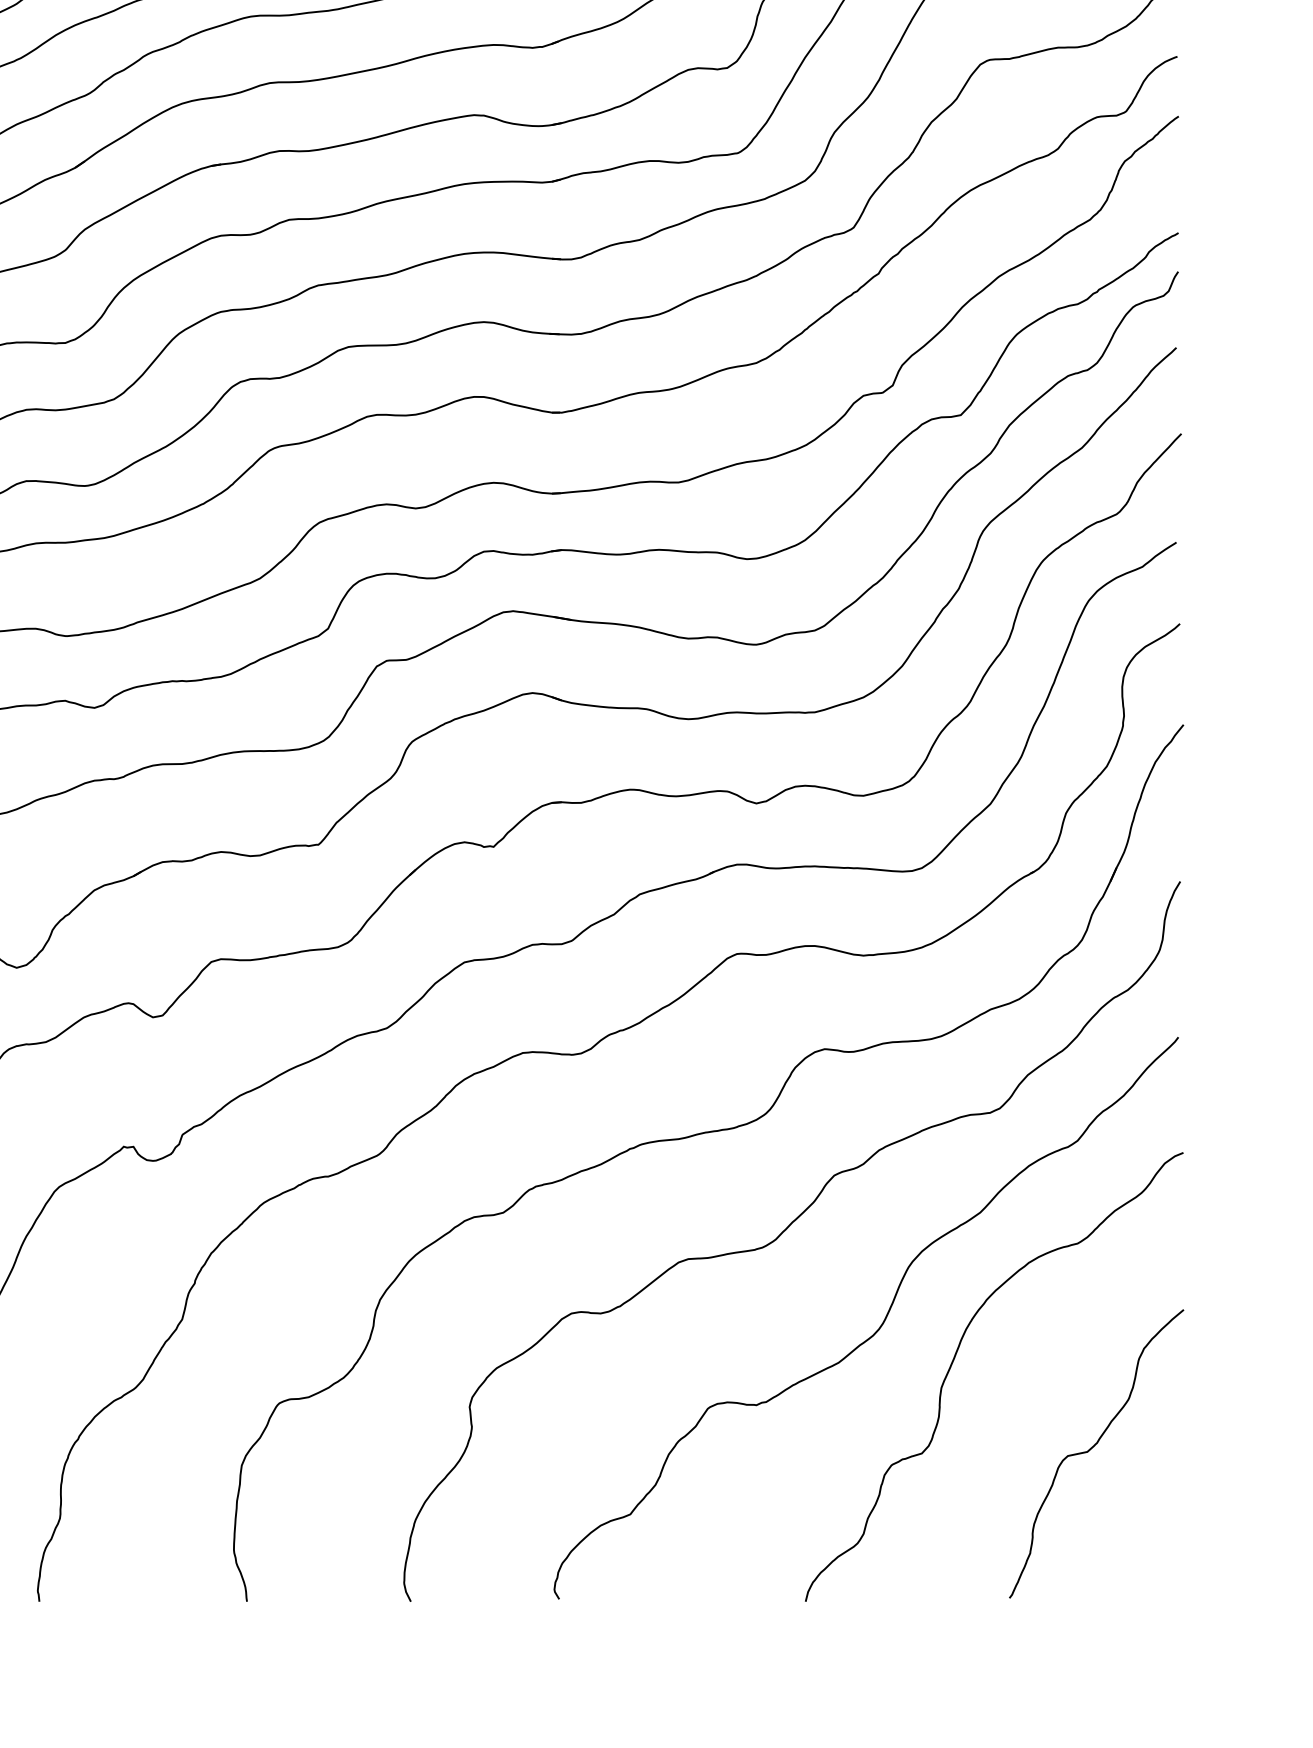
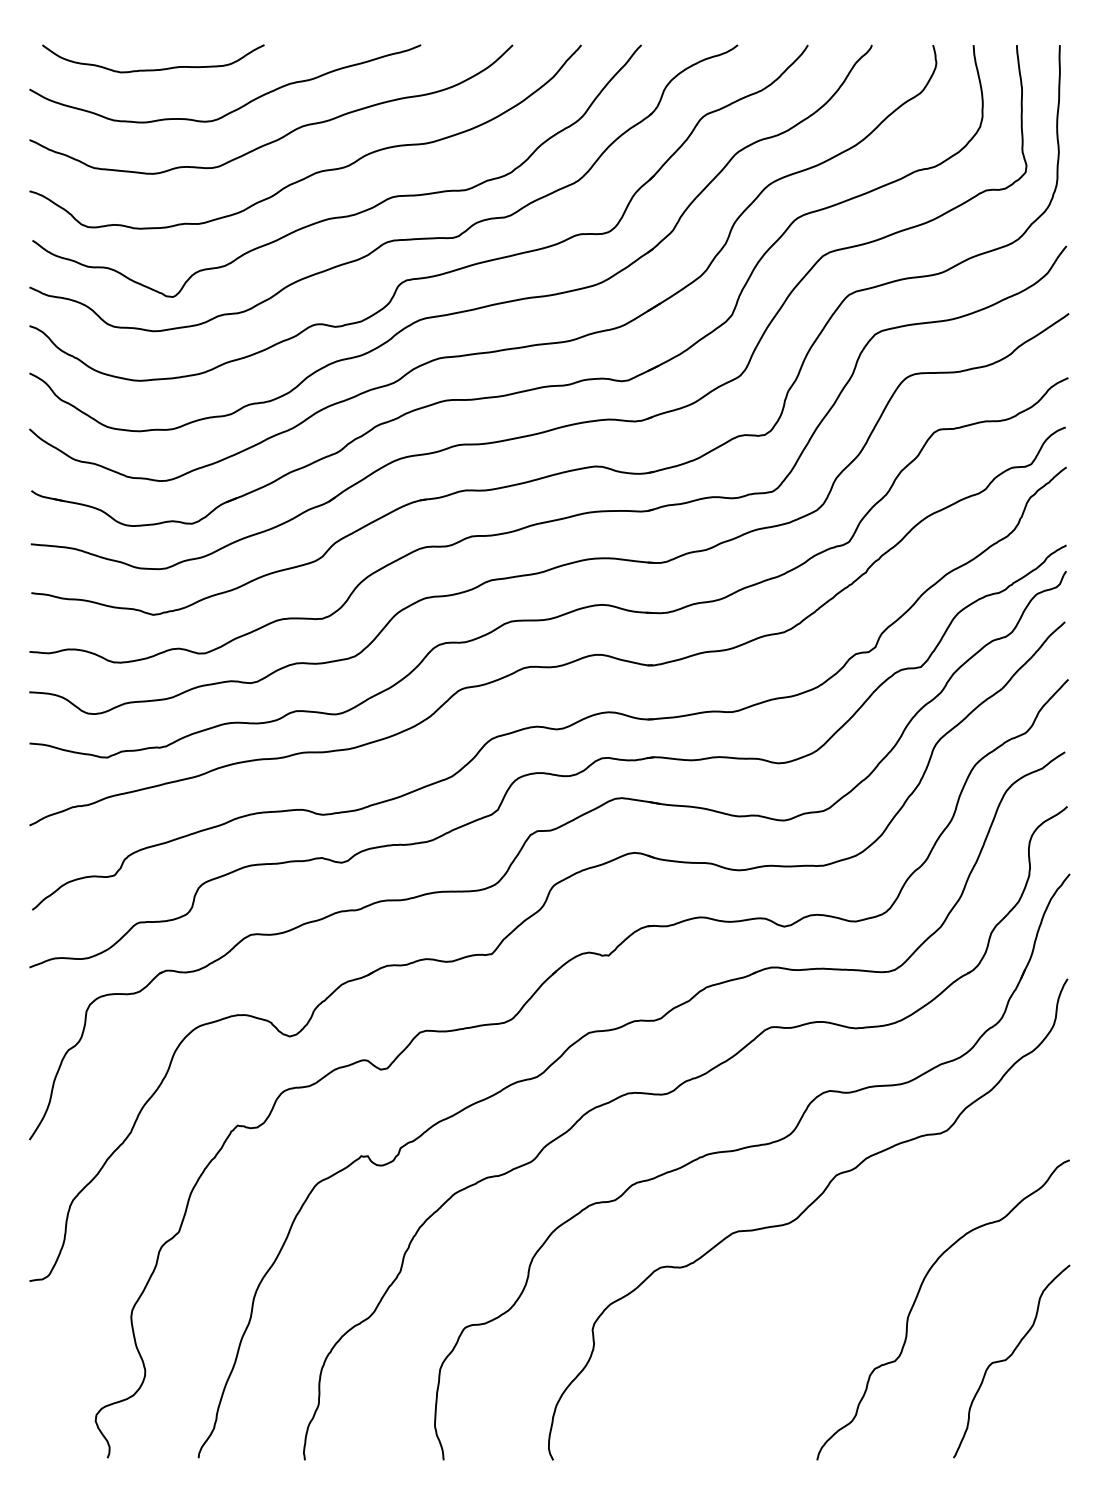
curve: (877, 1328) -> (865, 1277), removed

